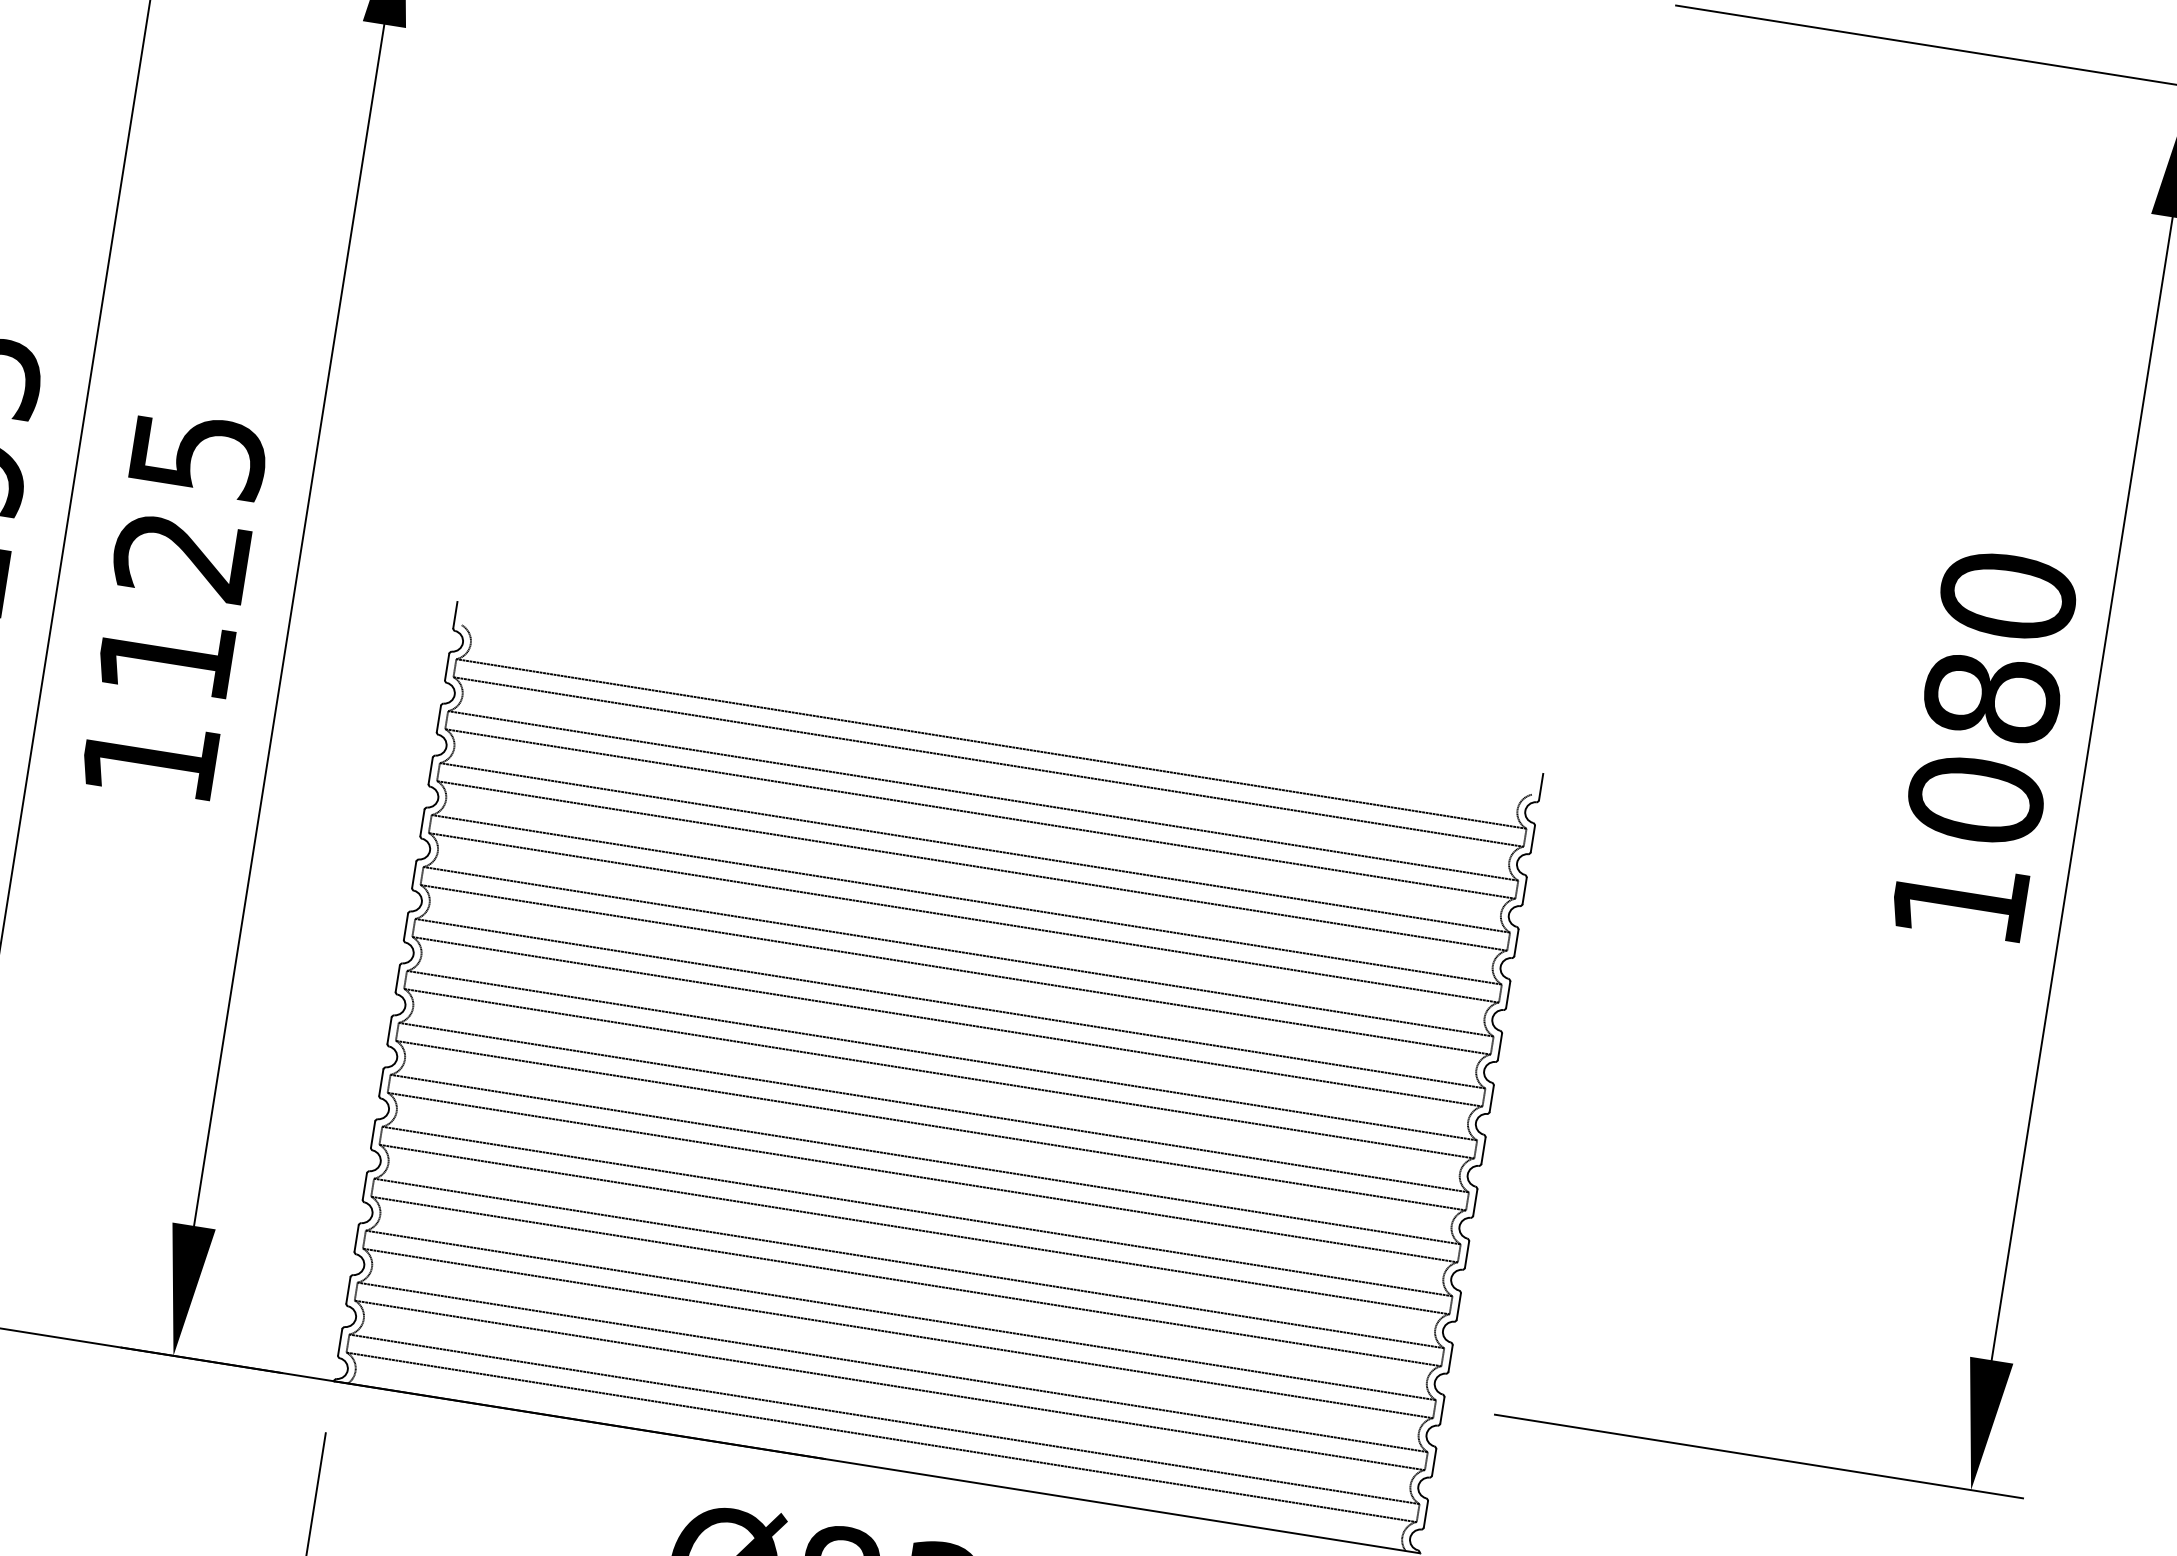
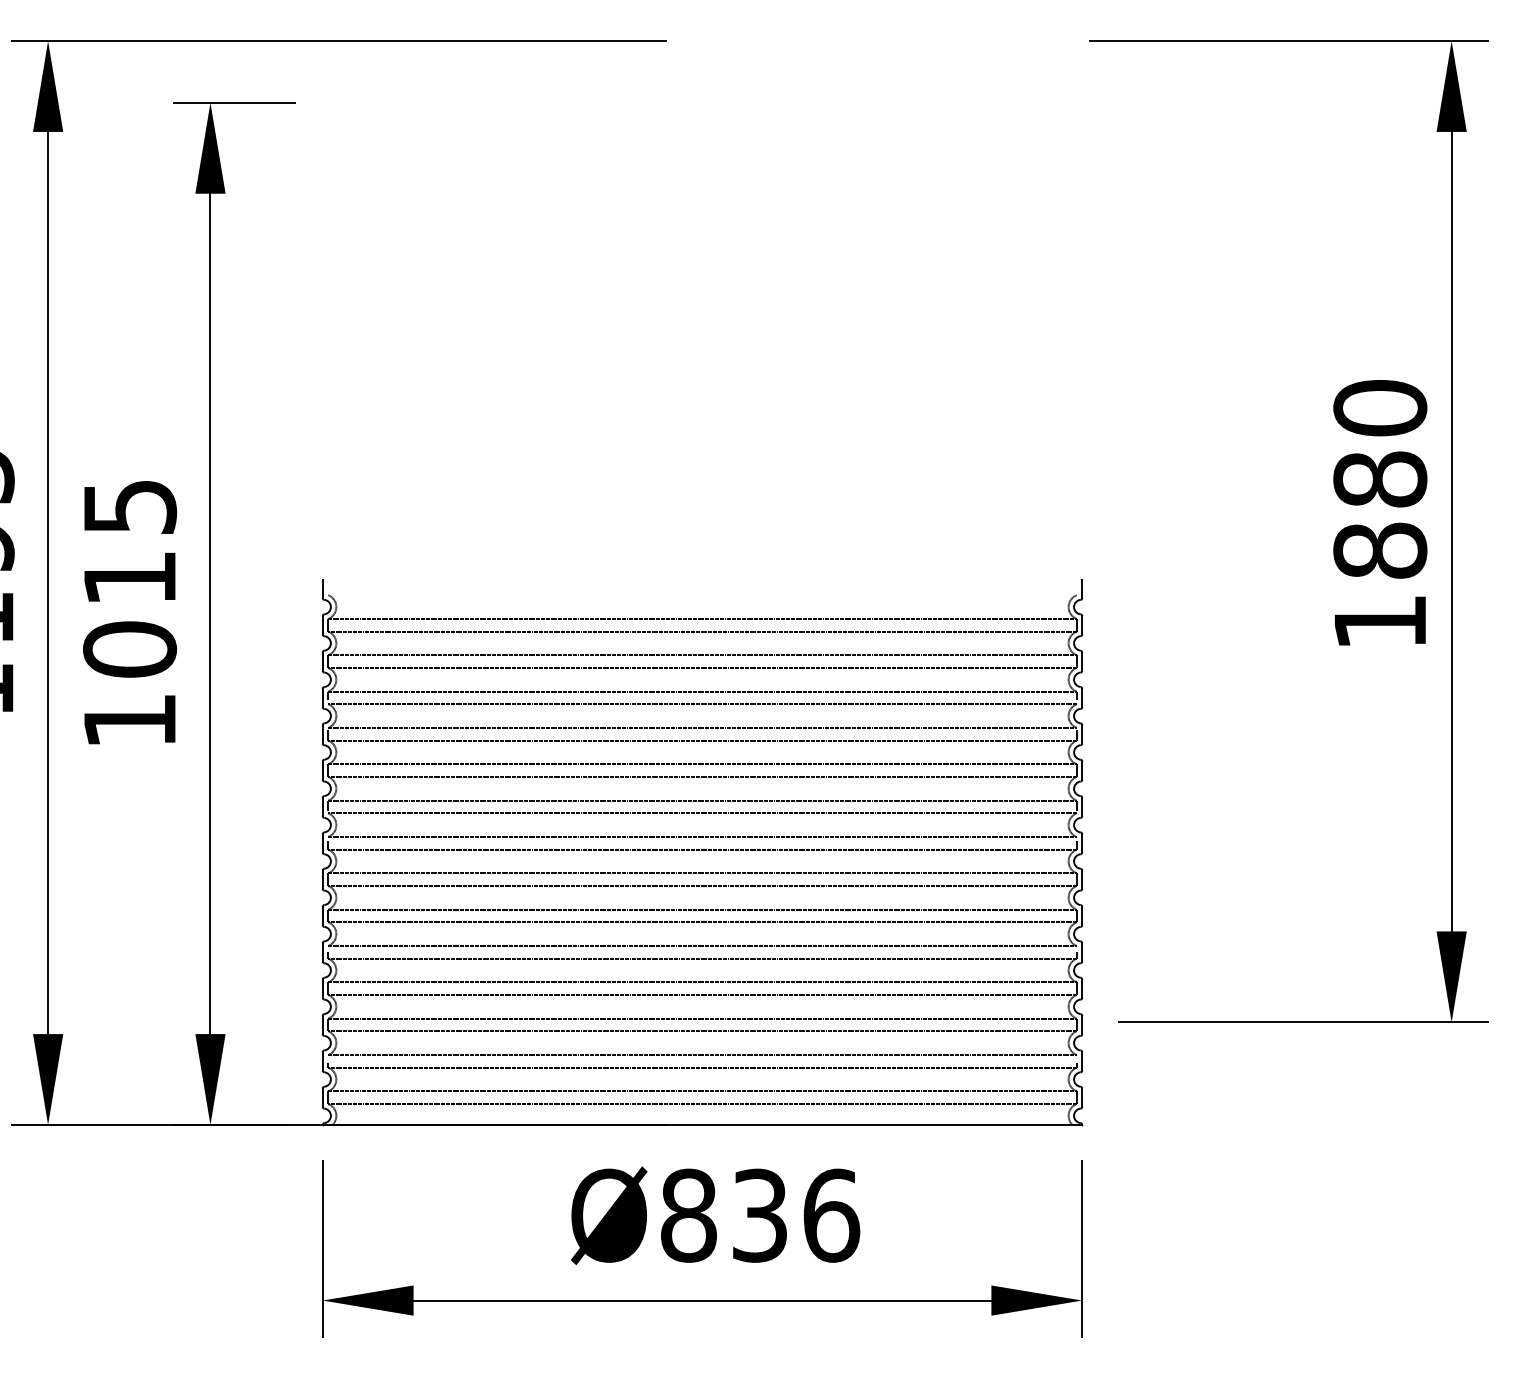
text: (174, 608) -> (130, 614), 1125 -> 1015
text: (1976, 799) -> (1380, 550), 1080 -> 1880

